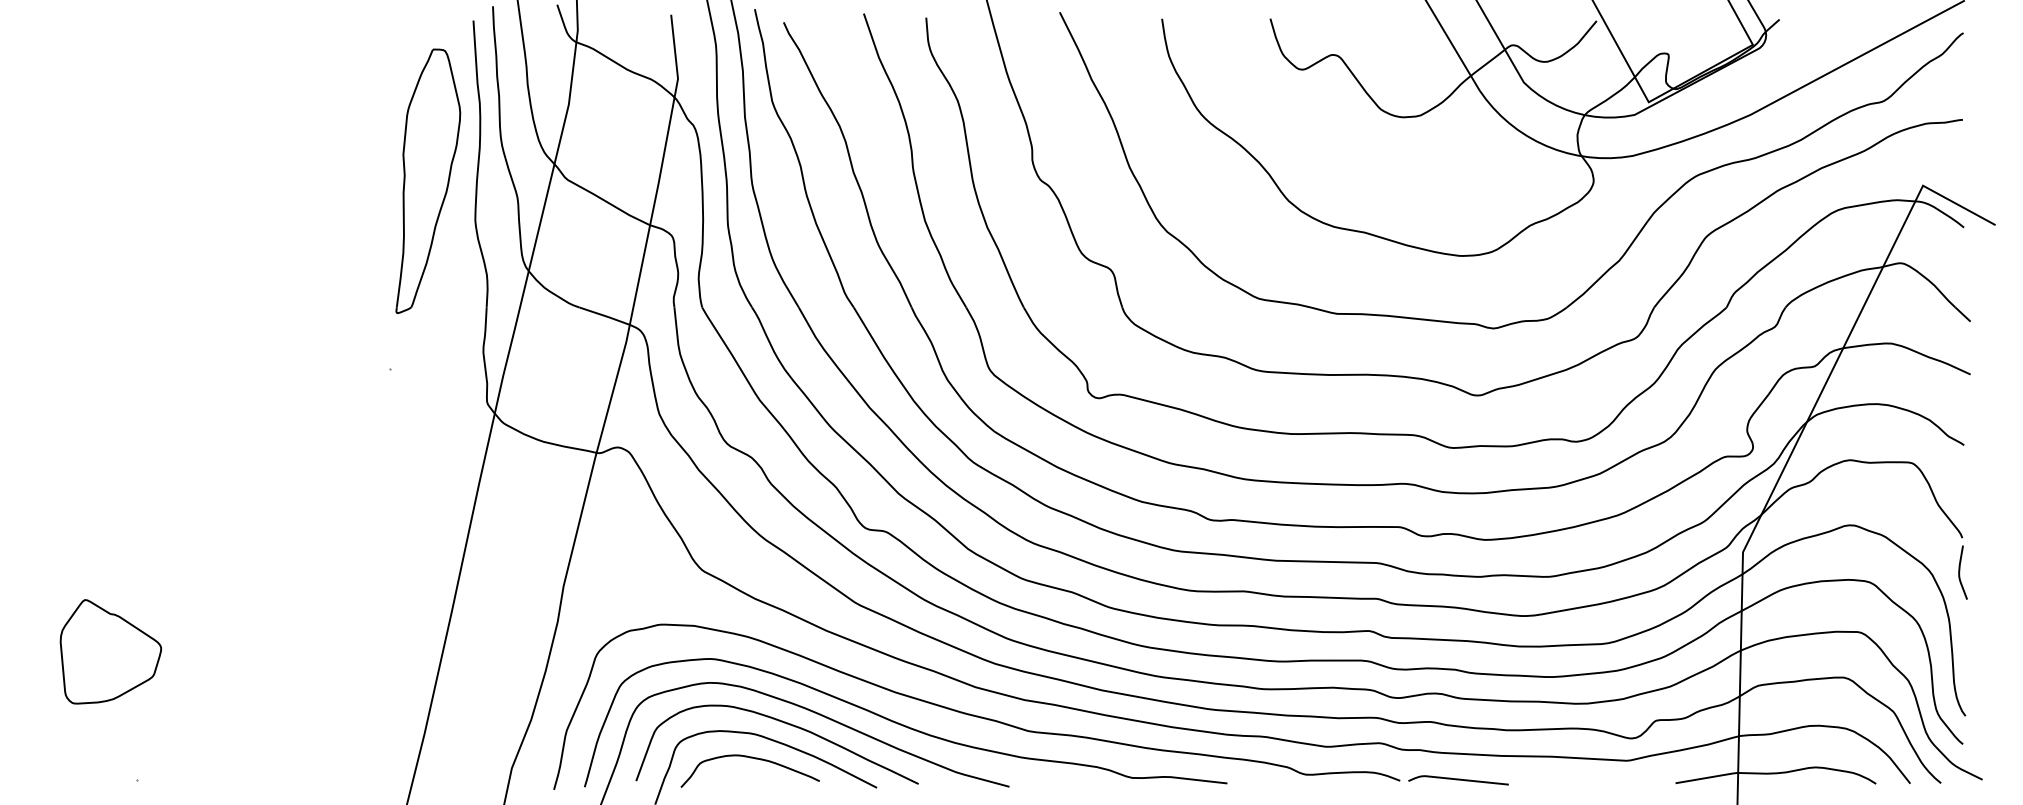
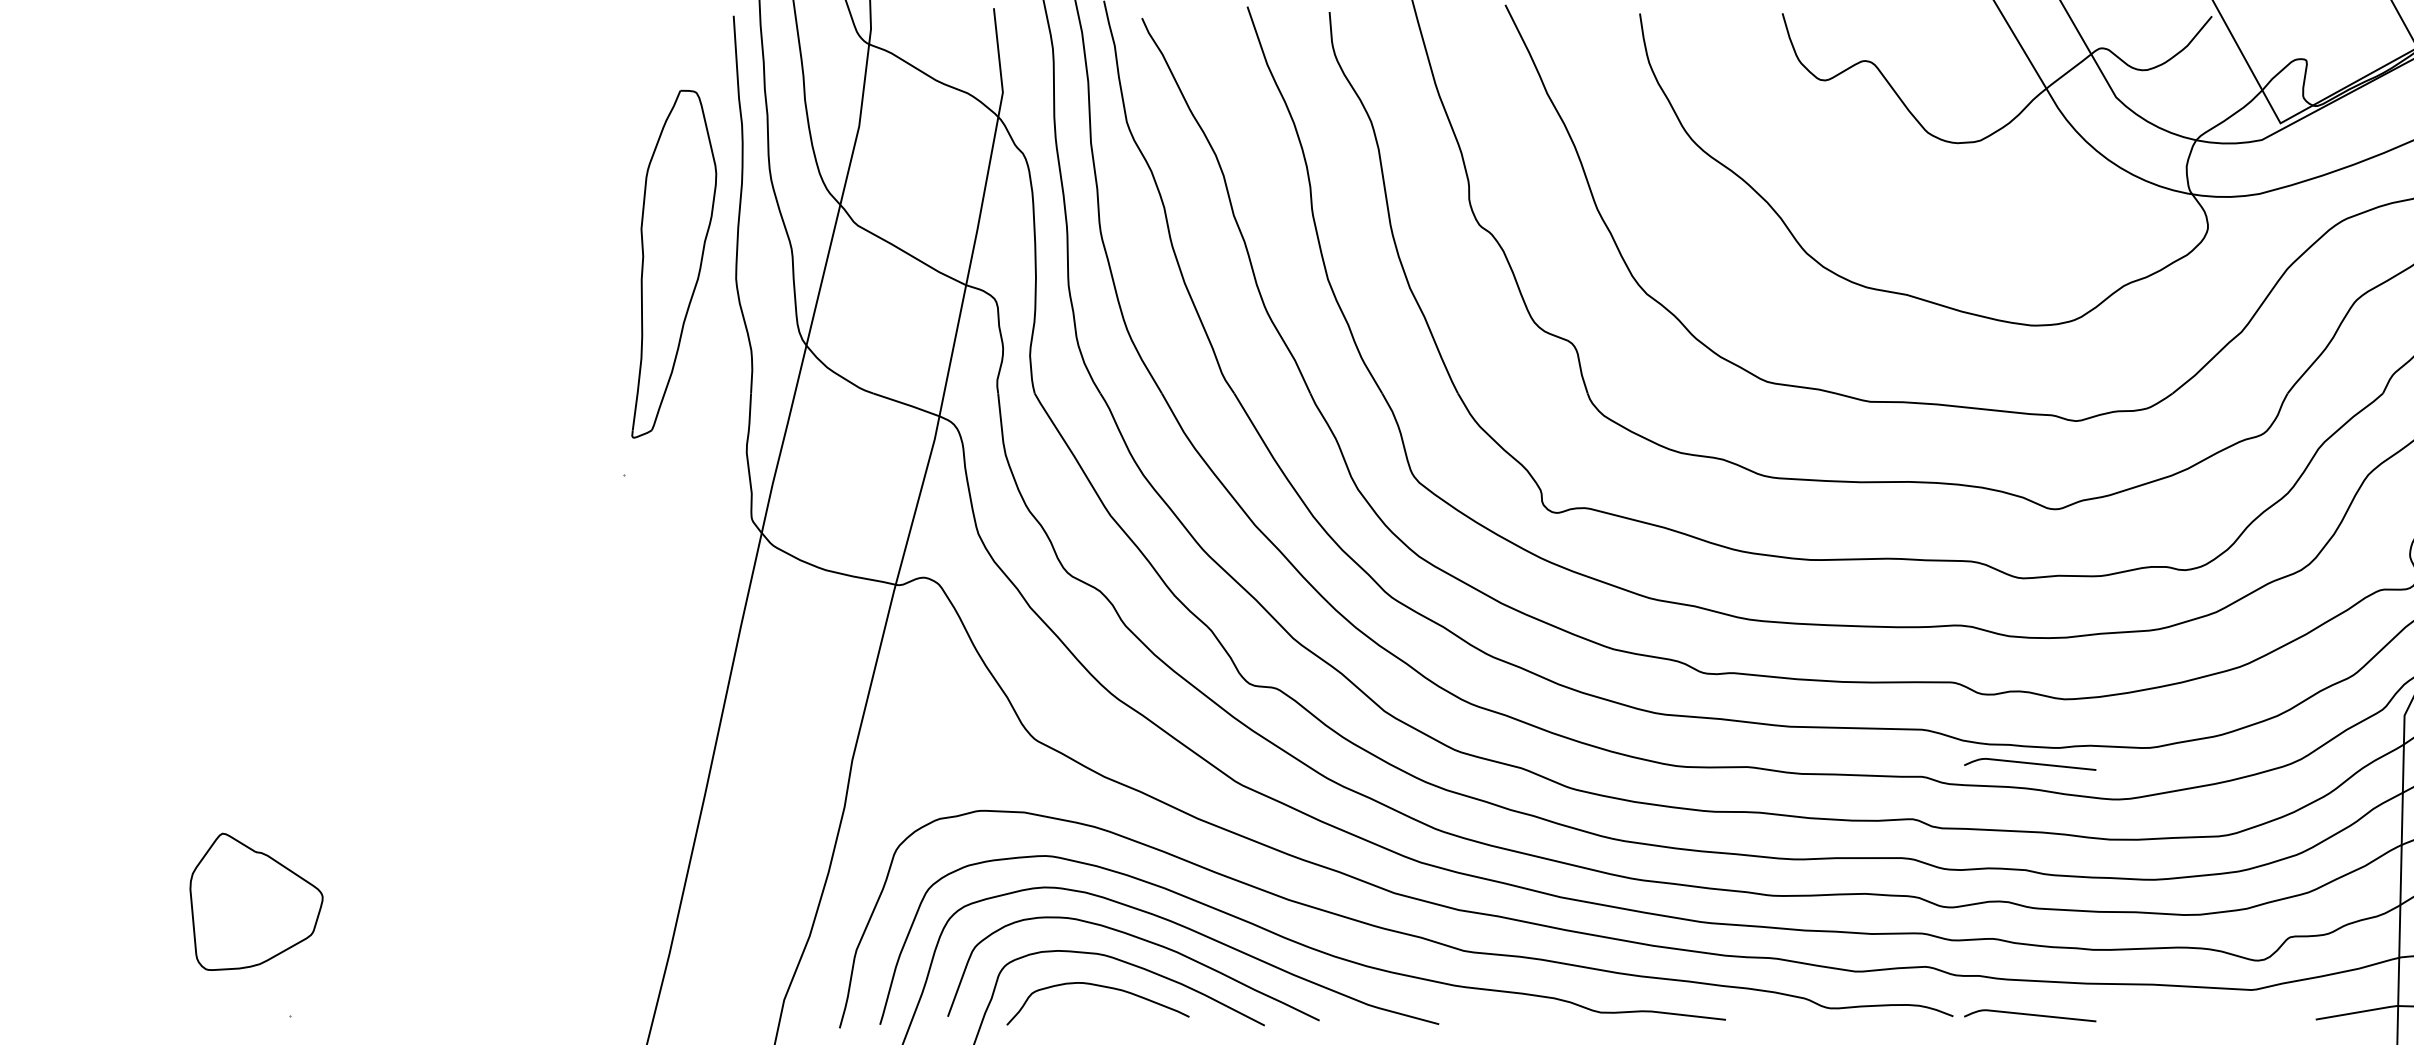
part: (428, 180) -> (674, 263), moved
curve: (1458, 589) -> (2030, 764), added
part: (110, 651) -> (255, 901), moved

